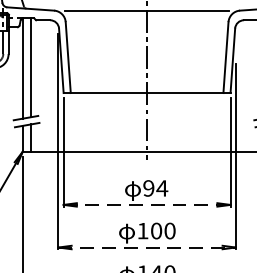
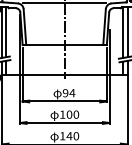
line: (148, 204) -> (65, 101), dashed -> solid
line: (146, 246) -> (64, 122), dashed -> solid

